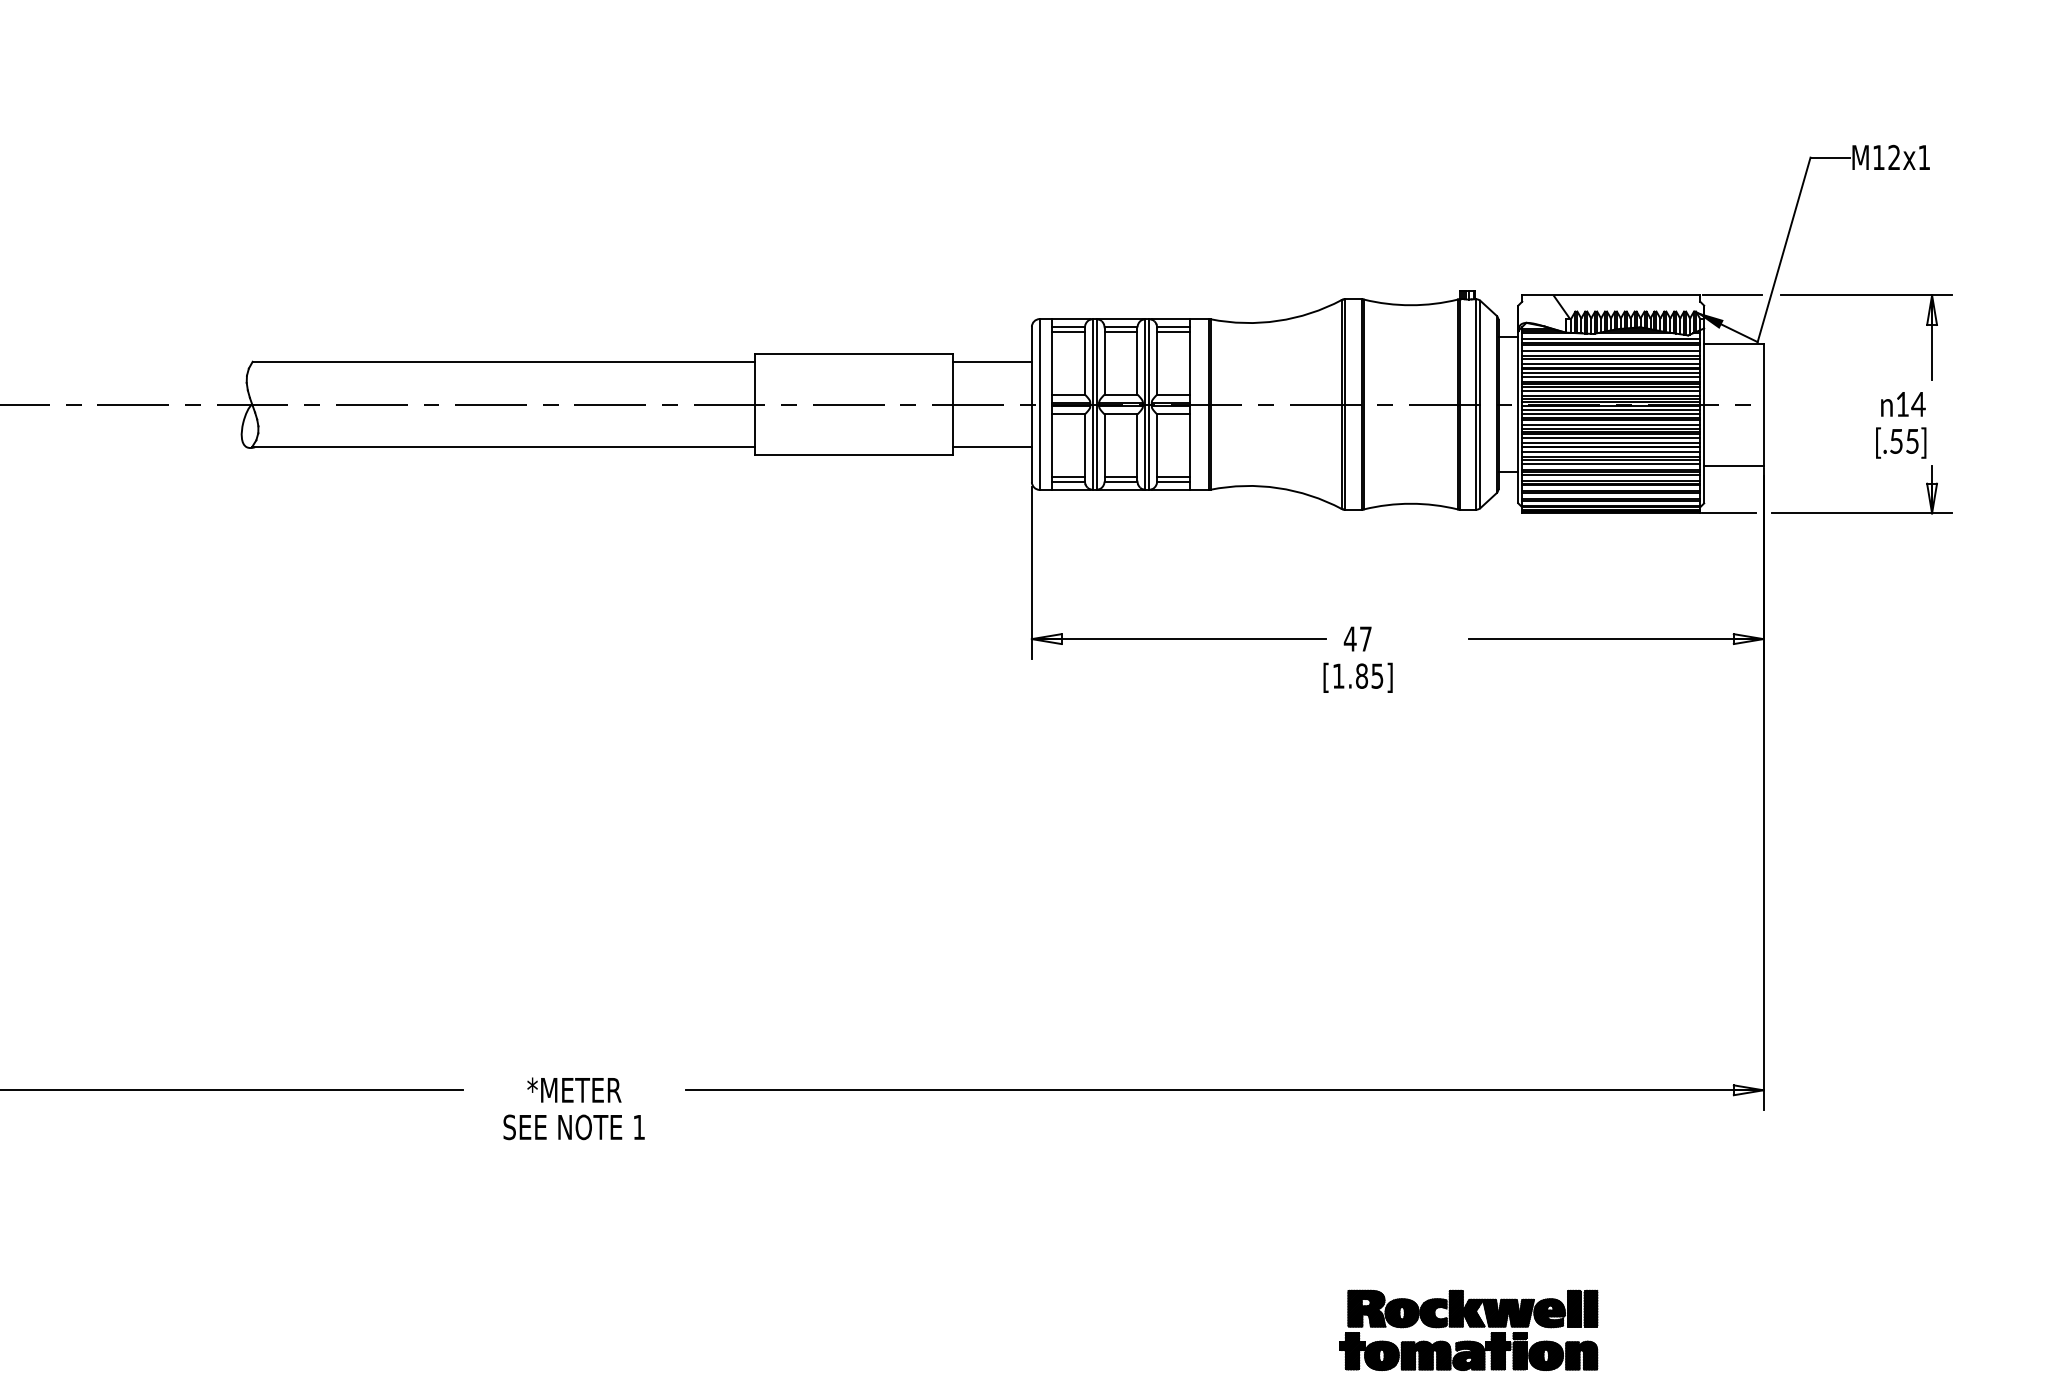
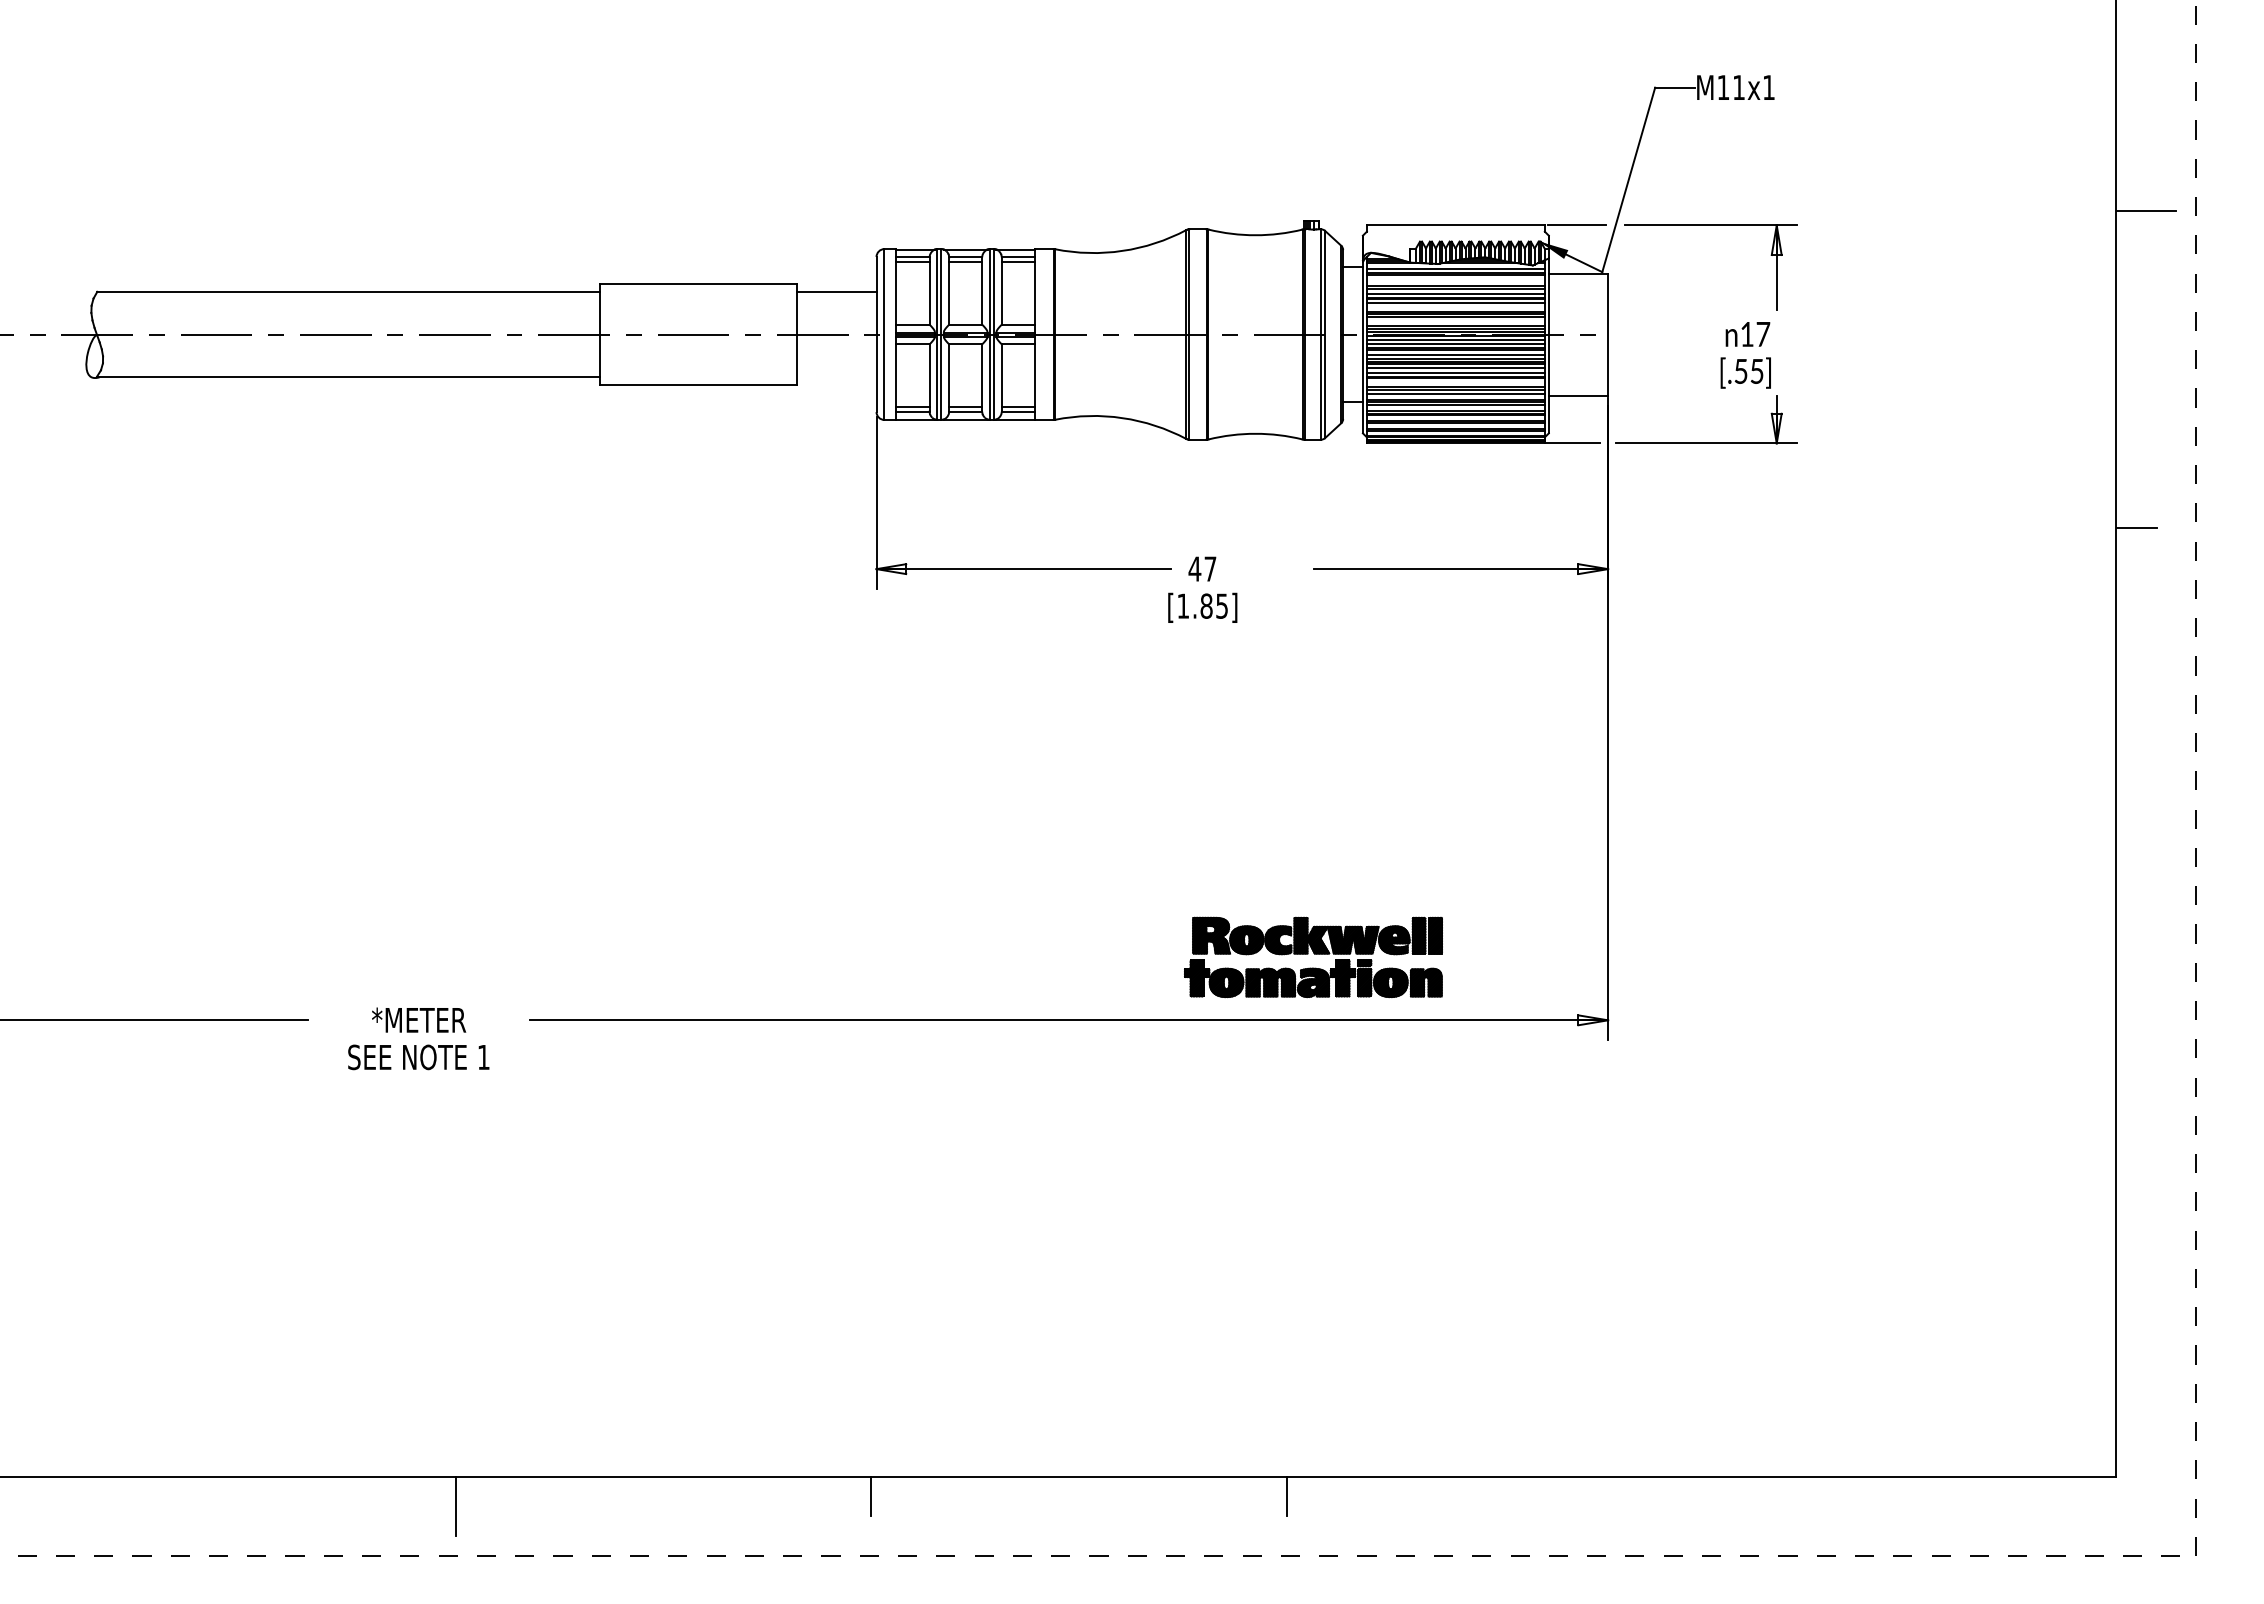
text: (1893, 156) -> (1738, 86), M12x1 -> M11x1
hatch: (1561, 306) -> (1406, 236), removed
line: (1610, 351) -> (1455, 281), removed
line: (1610, 377) -> (1455, 307), removed
line: (1610, 391) -> (1455, 321), removed
text: (1917, 404) -> (1762, 334), 14 -> 17
line: (991, 447) -> (836, 377), removed
line: (1610, 451) -> (1455, 381), removed
part: (1468, 1330) -> (1313, 957), moved

